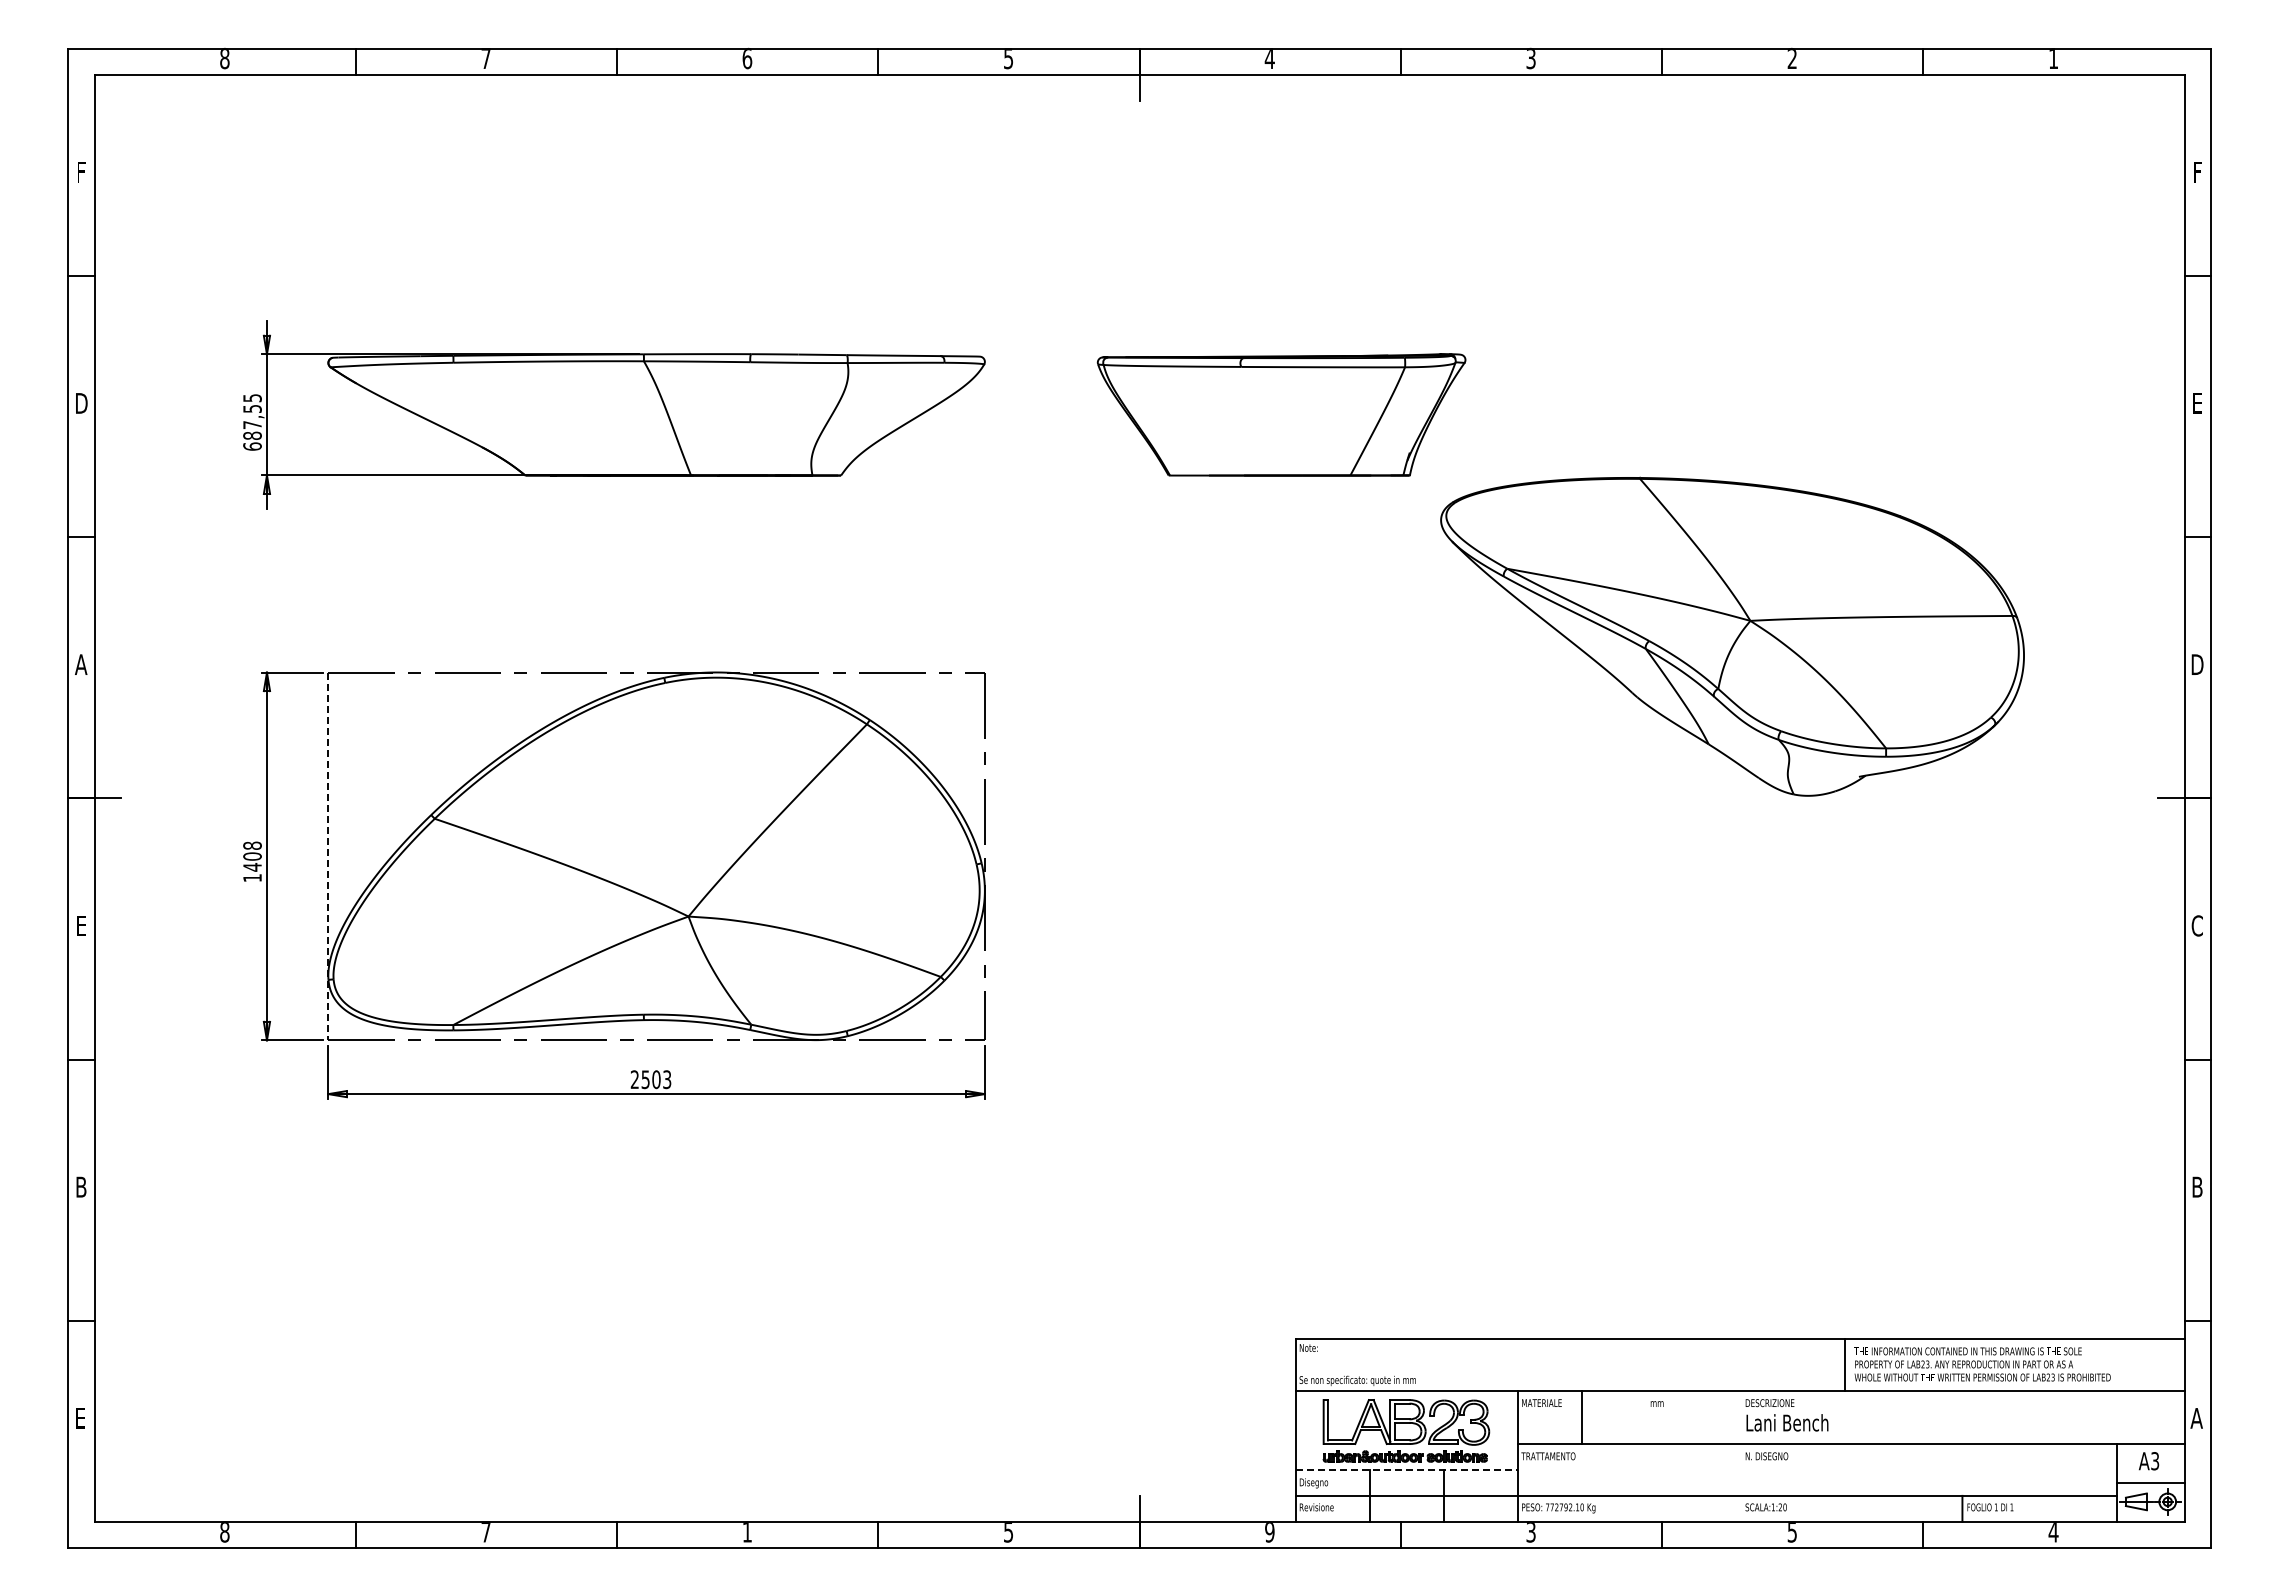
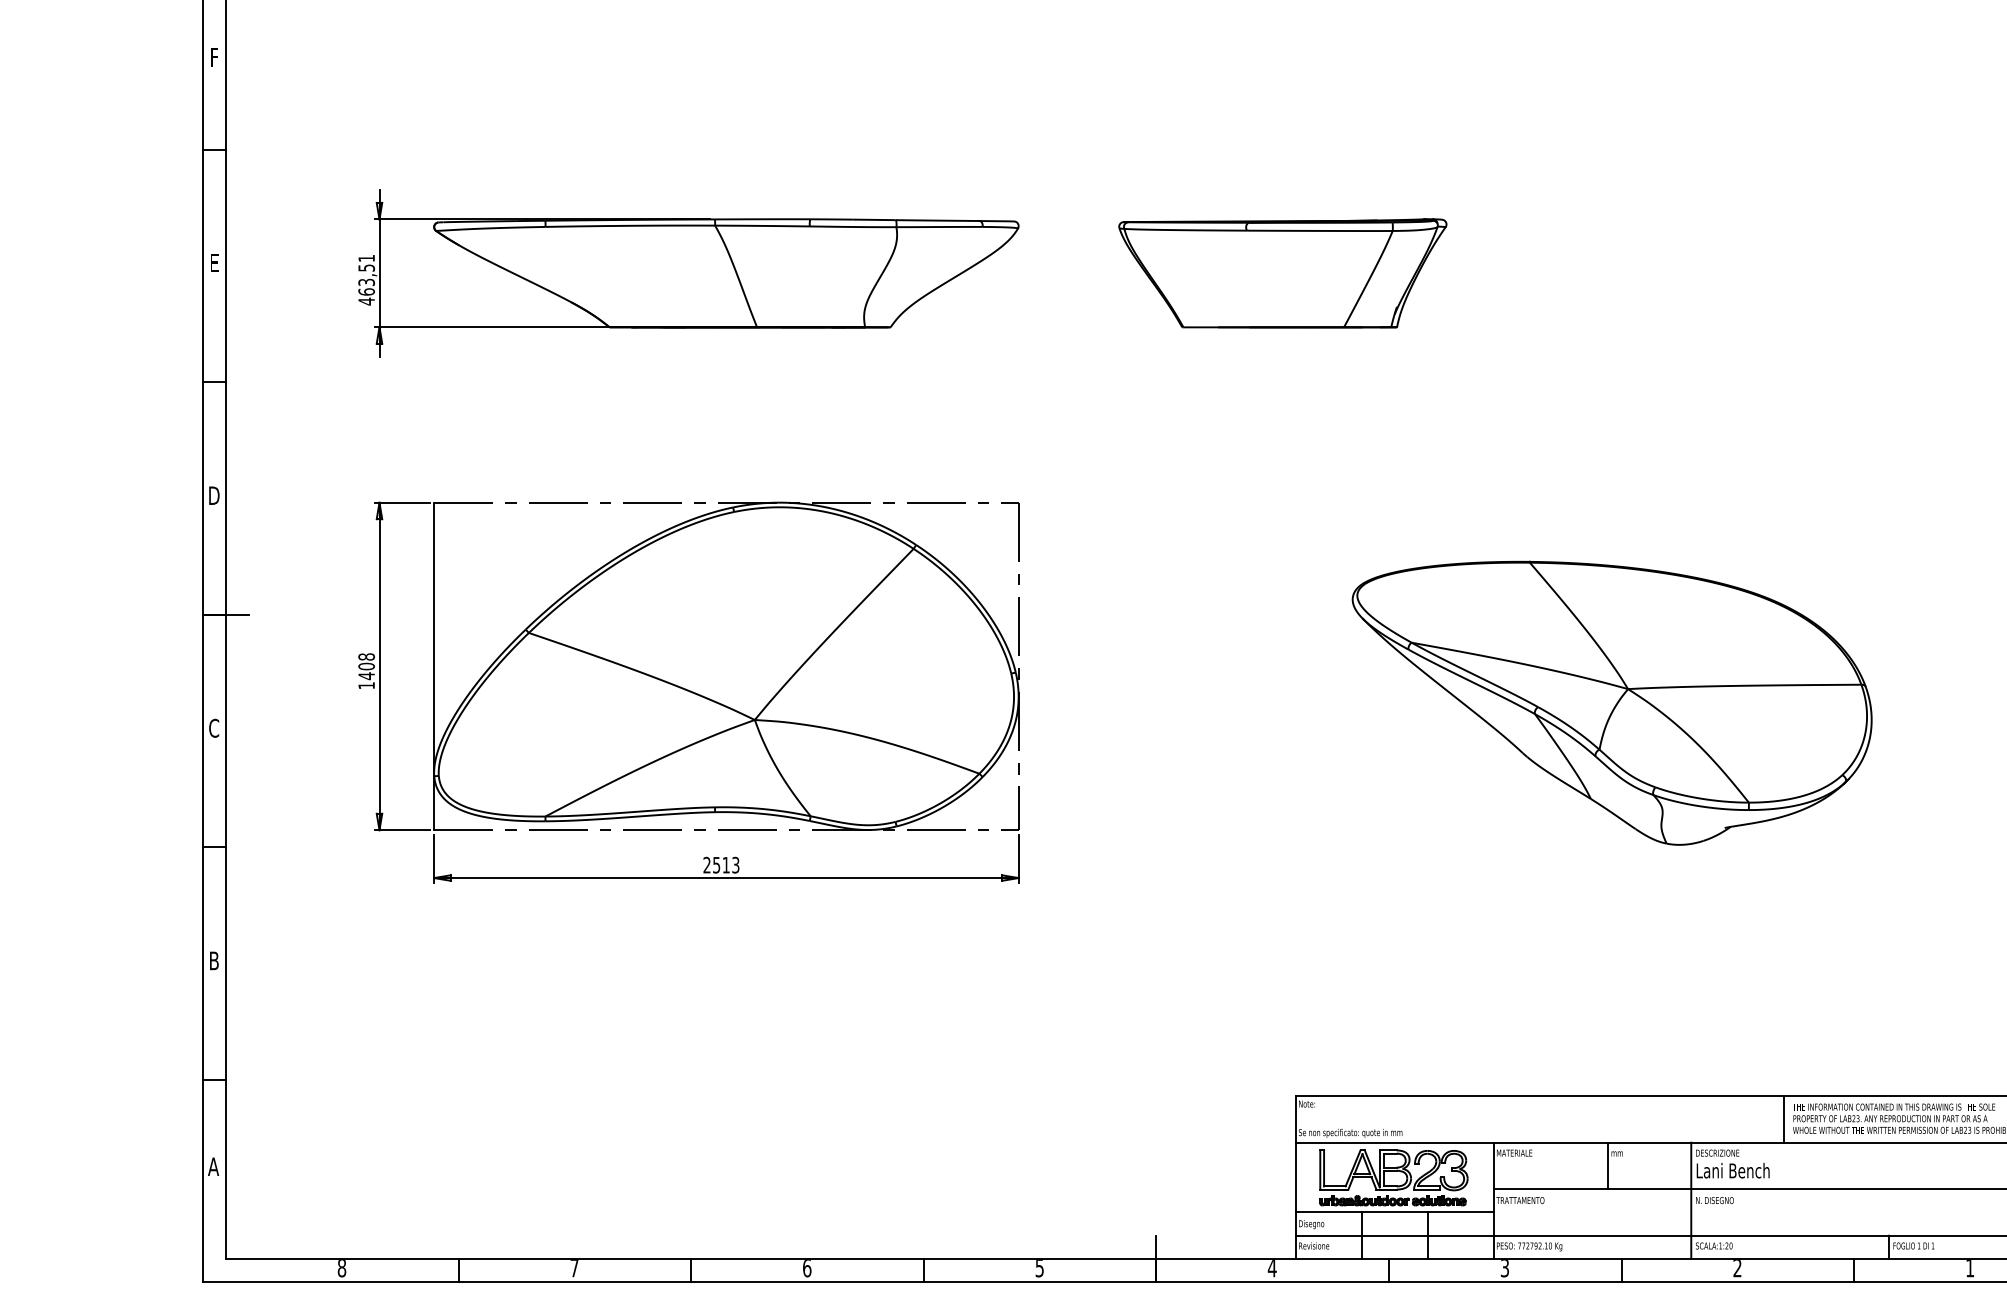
text: (81, 403) -> (214, 263), D -> E
text: (252, 422) -> (366, 280), 687,55 -> 463,51
part: (1732, 636) -> (1612, 703), moved
text: (81, 664) -> (214, 495), A -> D
line: (328, 856) -> (434, 666), dashed -> solid
text: (80, 925) -> (213, 727), E -> C
text: (656, 1079) -> (726, 865), 2503 -> 2513
line: (1582, 1417) -> (1607, 1165), moved
text: (80, 1418) -> (213, 1166), E -> A
line: (1740, 1456) -> (1691, 1200), added
line: (1407, 1469) -> (1394, 1212), dashed -> solid
text: (747, 1532) -> (807, 1268), 1 -> 6
text: (1269, 1532) -> (1272, 1268), 9 -> 4
text: (1791, 1532) -> (1736, 1268), 5 -> 2
text: (2053, 1532) -> (1970, 1268), 4 -> 1

